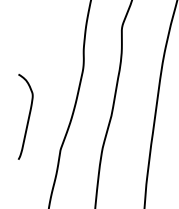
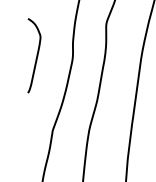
curve: (28, 116) -> (36, 55), moved

